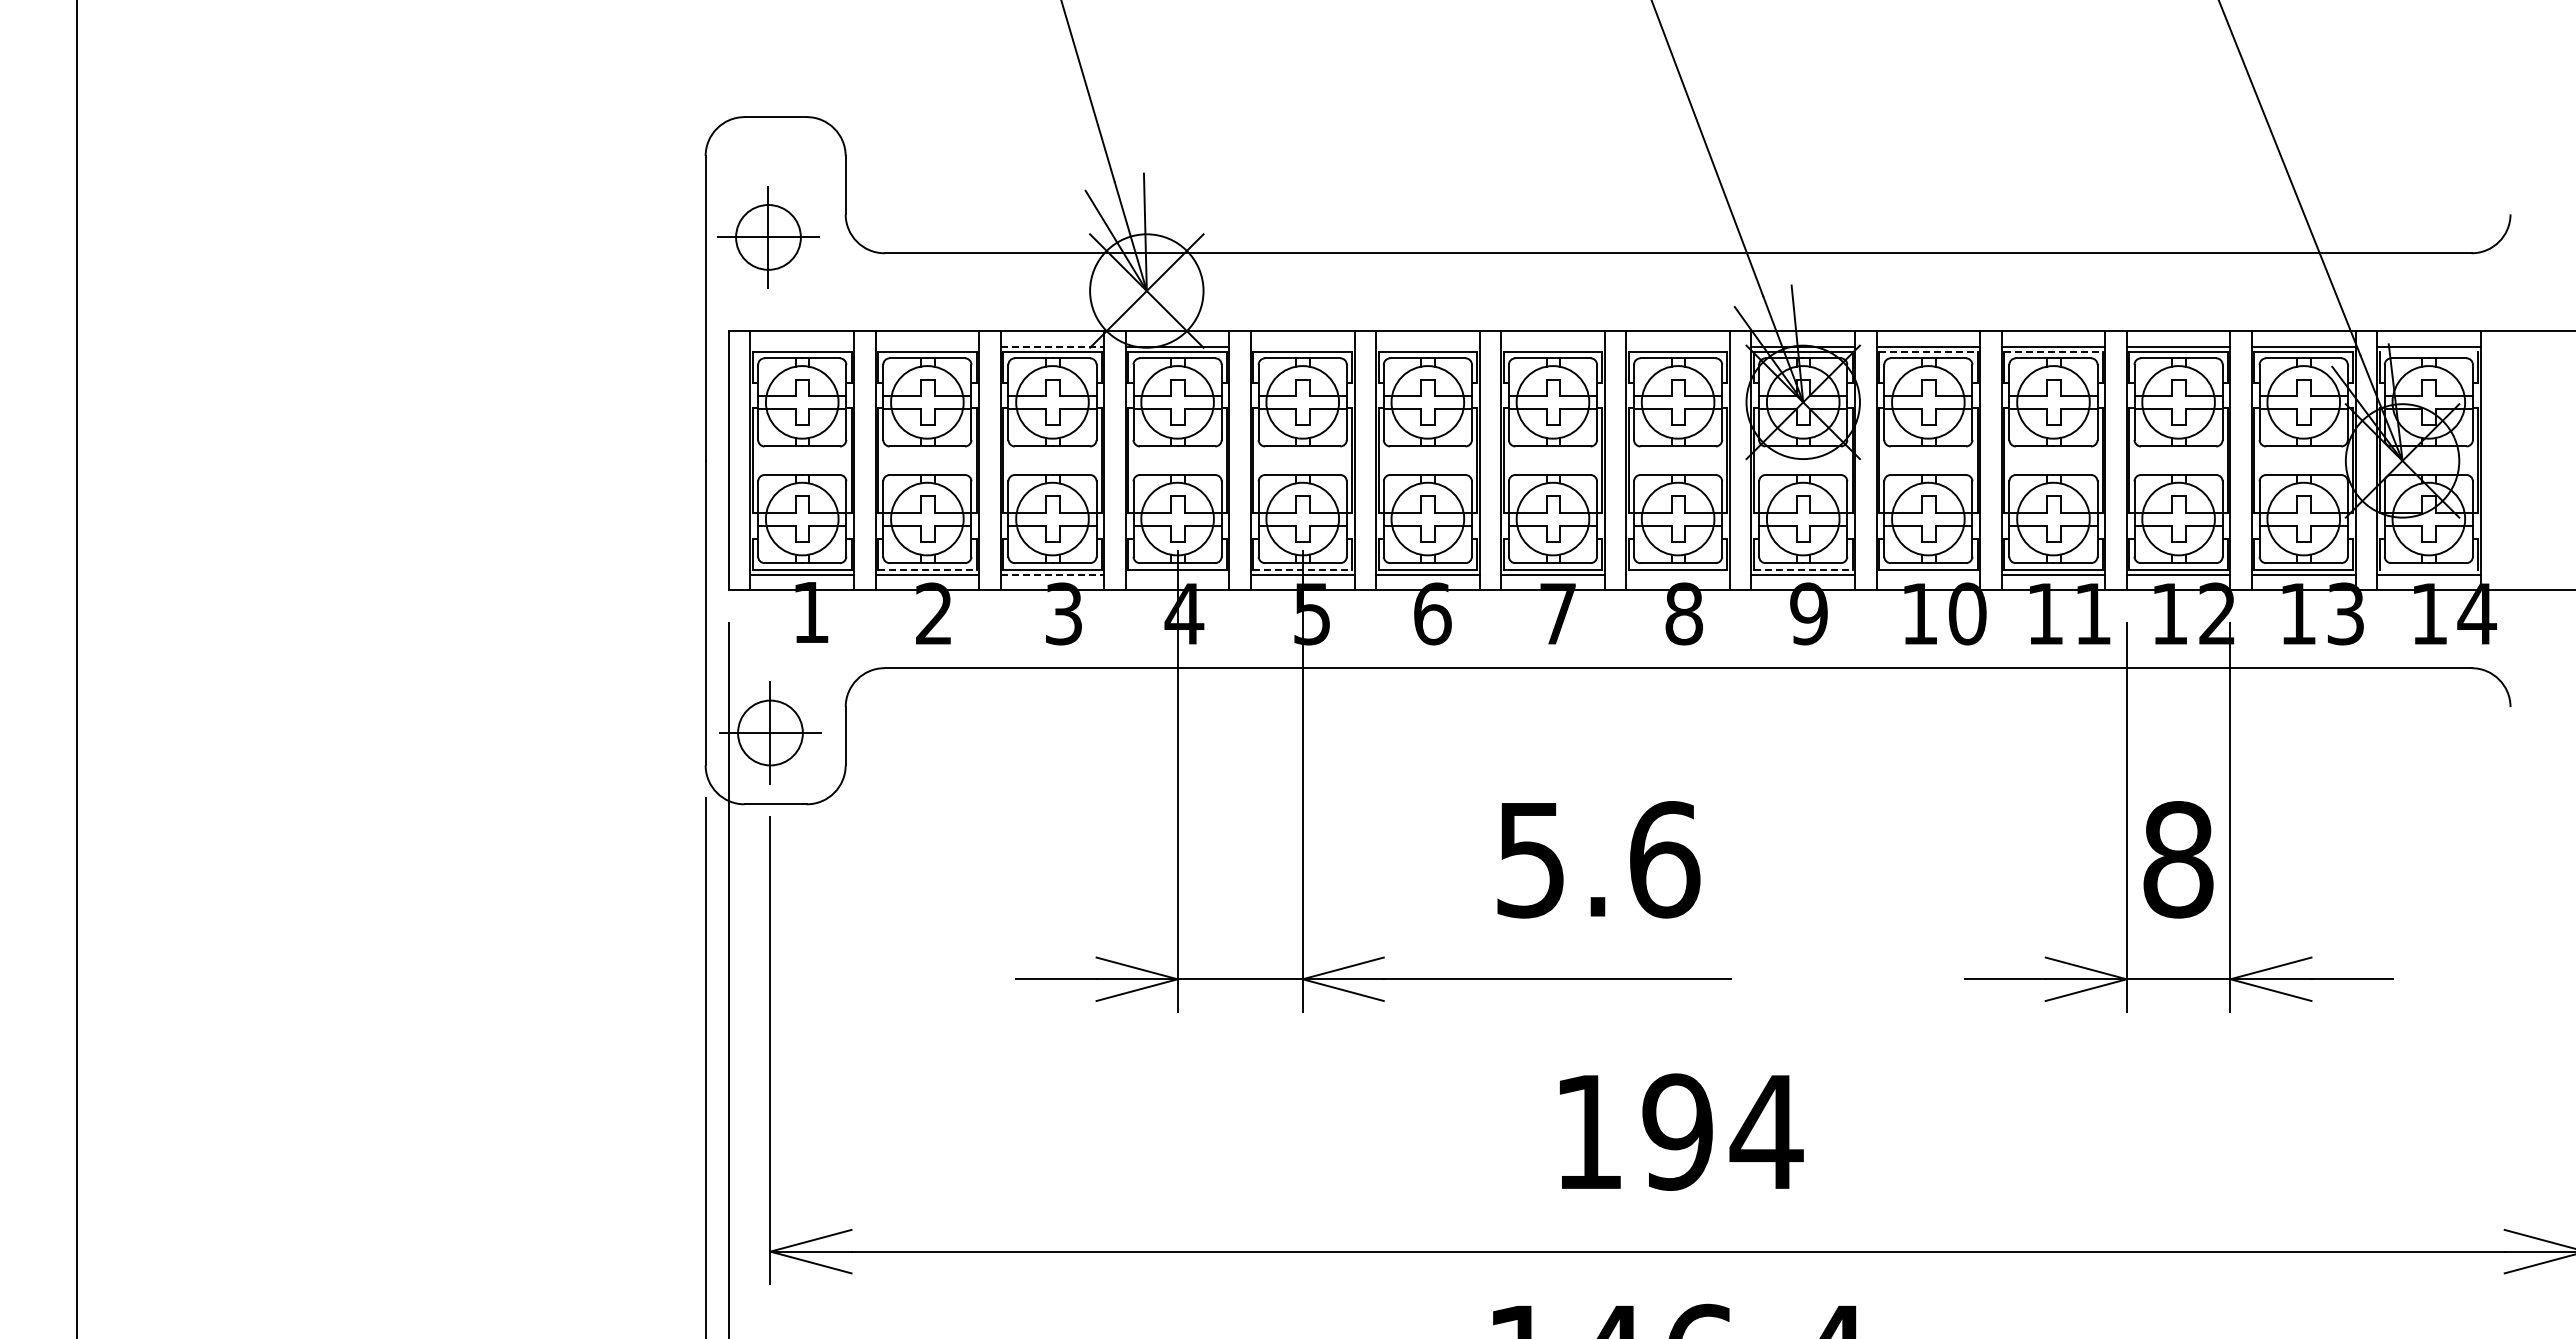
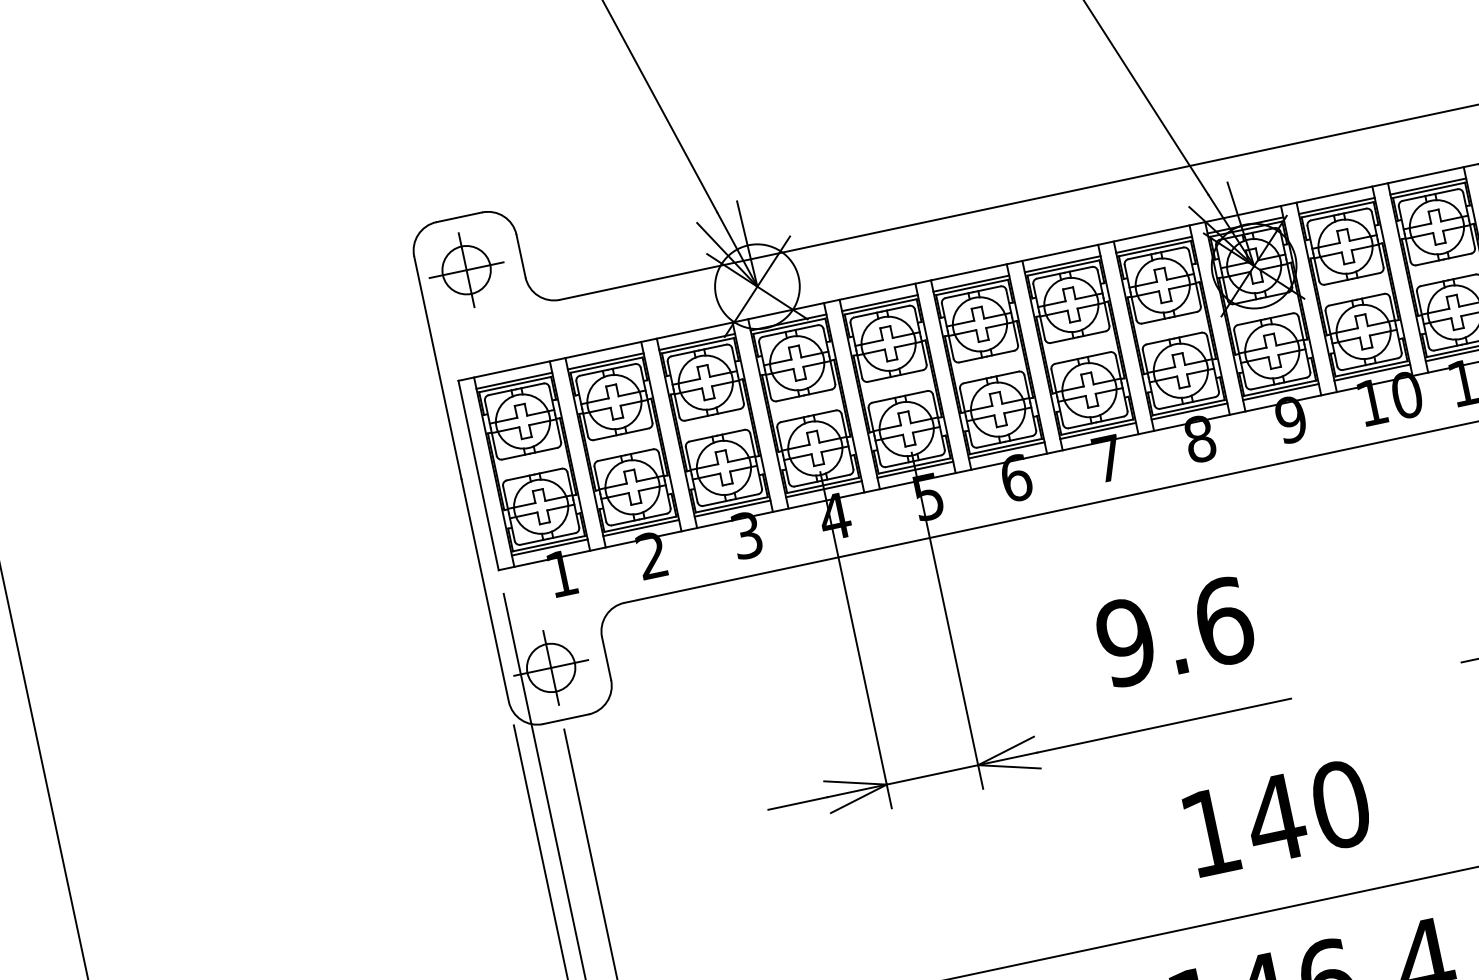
part: (768, 237) -> (466, 270), moved
line: (802, 346) -> (514, 380), added
line: (927, 346) -> (605, 361), added
line: (1052, 346) -> (697, 341), dashed -> solid
line: (1302, 346) -> (879, 303), added
line: (1427, 346) -> (971, 283), added
line: (1552, 346) -> (1062, 264), added
line: (1677, 346) -> (1153, 244), added
line: (1928, 351) -> (1337, 209), dashed -> solid
line: (2053, 351) -> (1429, 190), dashed -> solid
line: (927, 569) -> (640, 524), dashed -> solid
line: (1303, 569) -> (915, 465), dashed -> solid
line: (1803, 569) -> (1280, 388), dashed -> solid
line: (1052, 574) -> (732, 508), dashed -> solid
line: (1177, 574) -> (823, 488), added
line: (1677, 574) -> (1189, 411), added
line: (1928, 574) -> (1372, 372), added
text: (1530, 859) -> (1125, 642), 5.6 -> 9.6
text: (1721, 1131) -> (1307, 811), 194 -> 140

